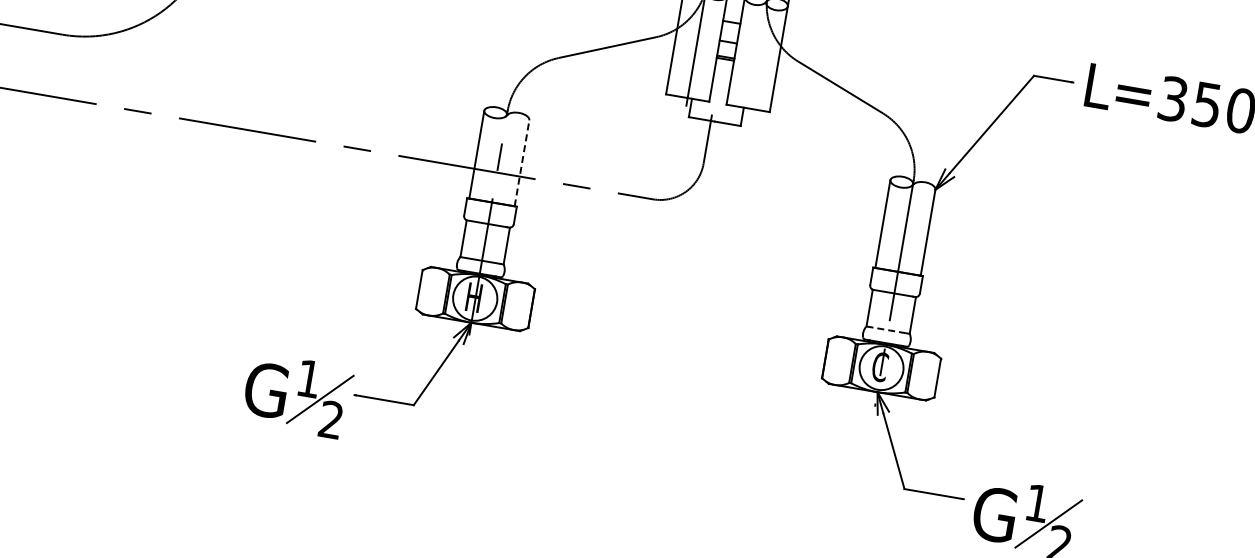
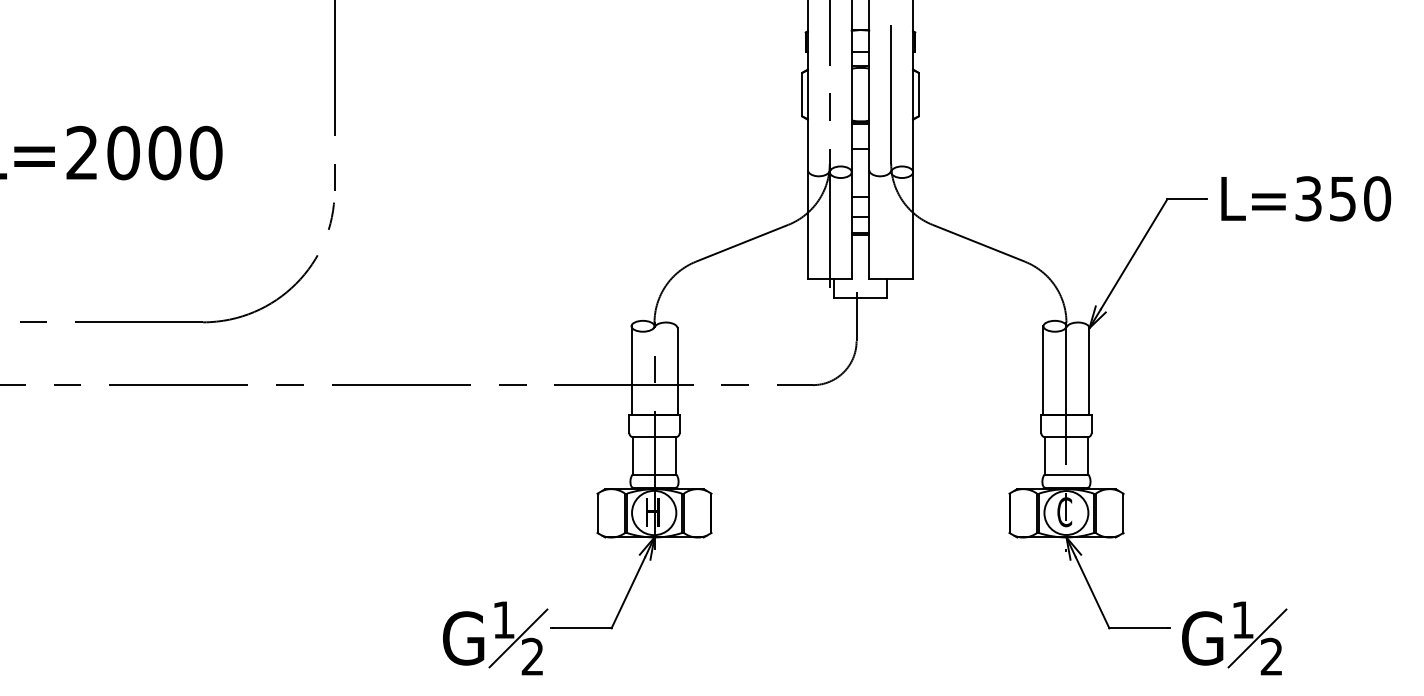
line: (522, 163) -> (677, 371), dashed -> solid
line: (887, 330) -> (1065, 474), dashed -> solid

